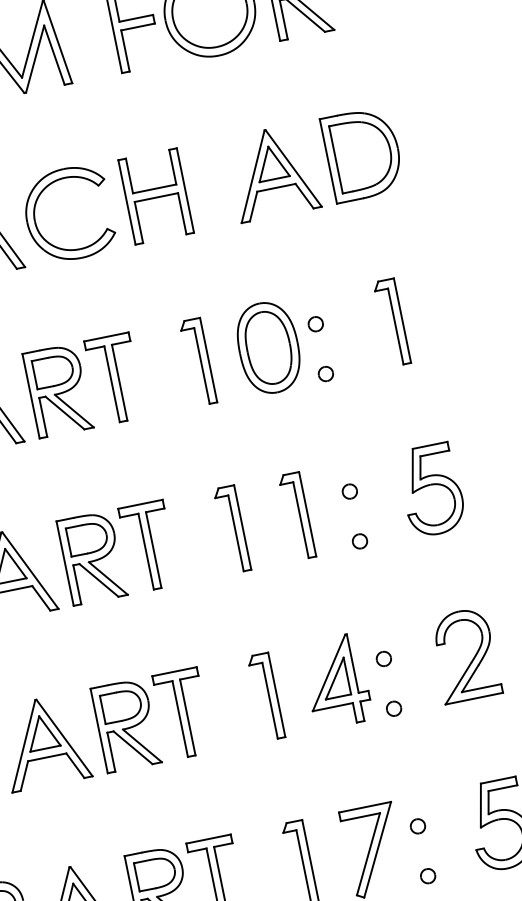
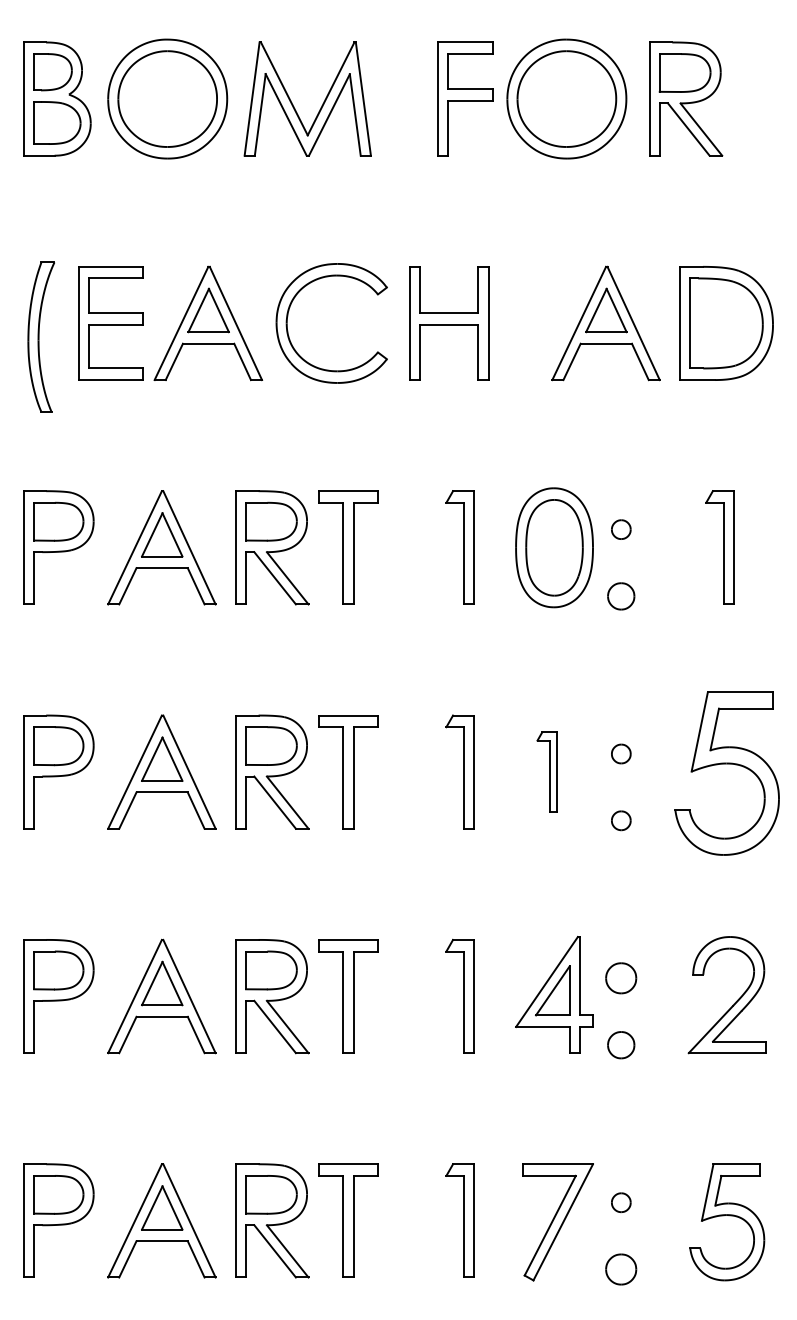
part: (326, 374) -> (621, 596), size x1.4
part: (432, 490) -> (727, 773), size x1.4
part: (296, 515) -> (546, 771), size x0.7
part: (384, 659) -> (621, 978), size x1.6
part: (394, 708) -> (621, 1044), size x1.4
part: (428, 876) -> (621, 1269), size x1.6

